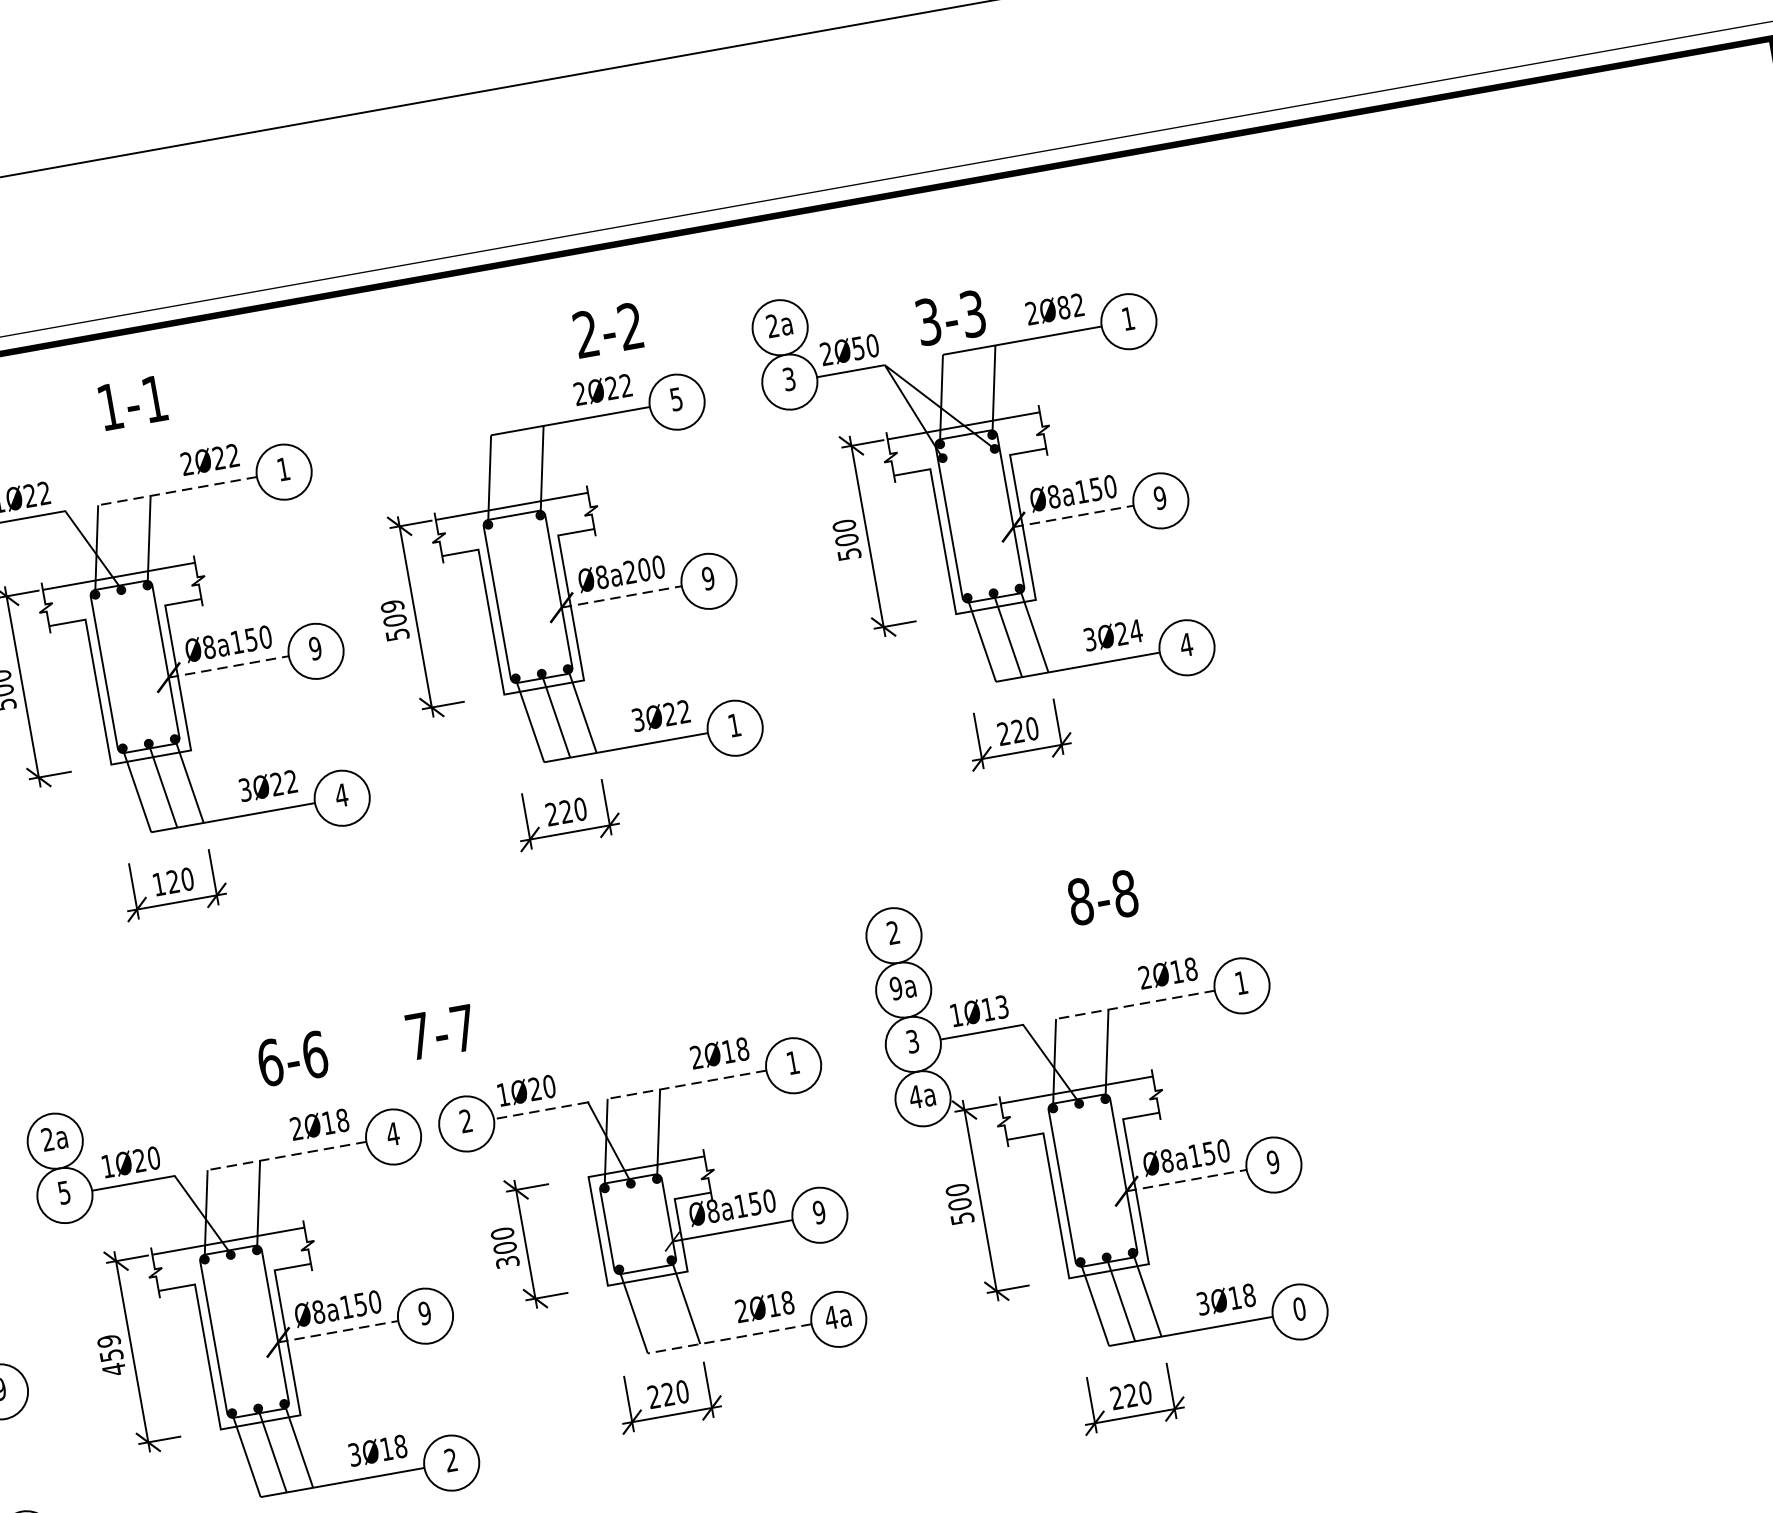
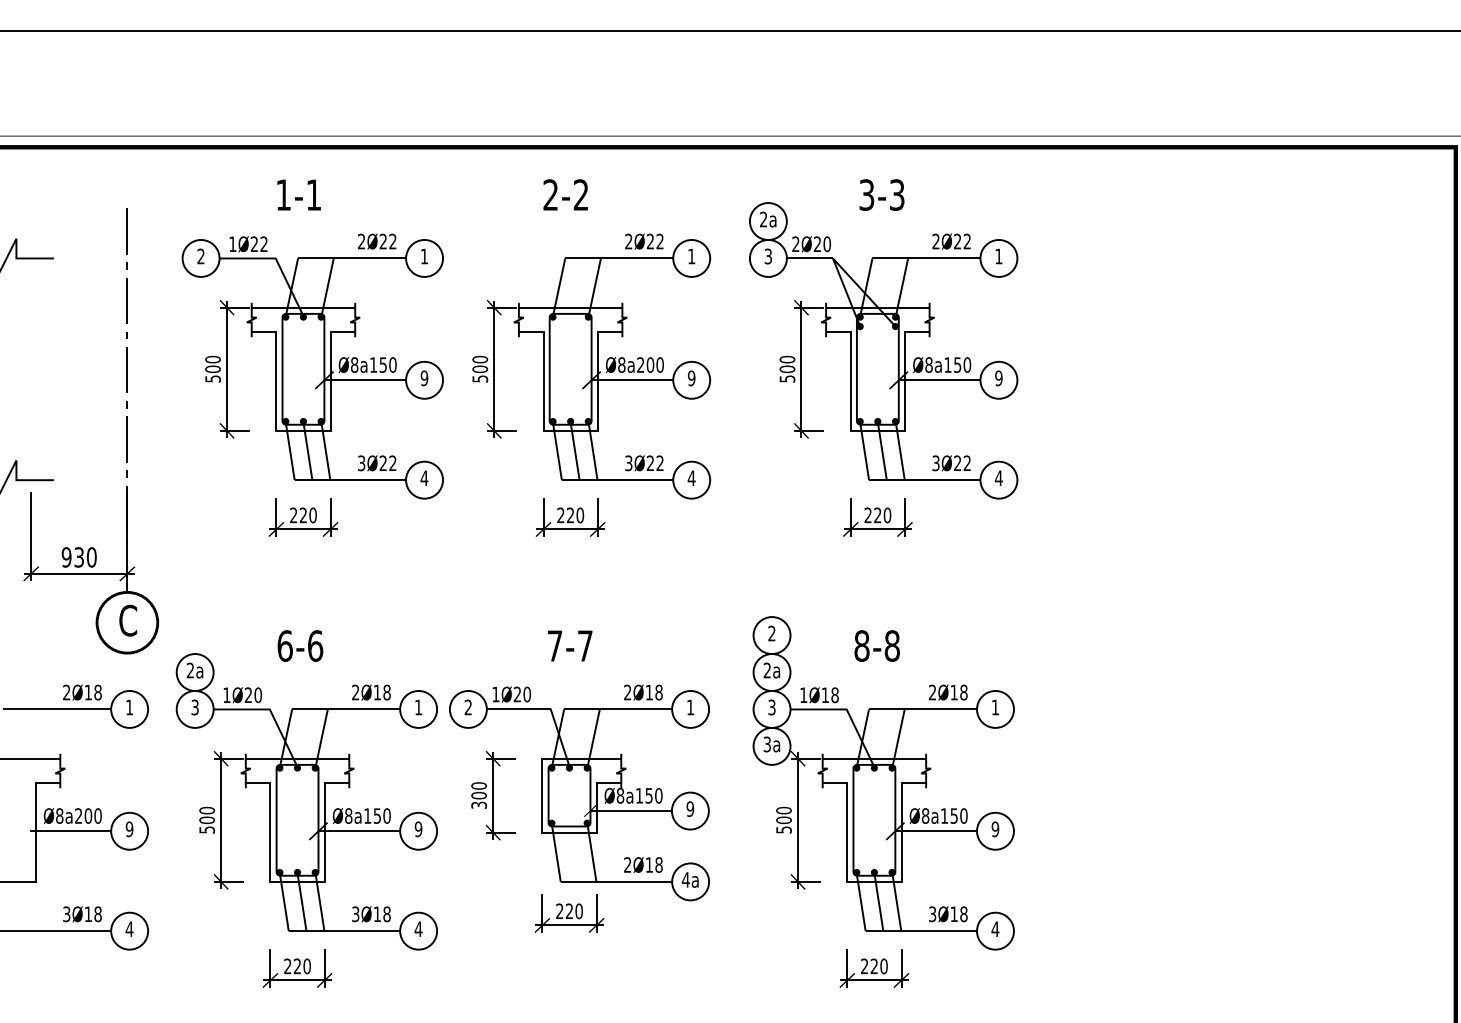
text: (1063, 307) -> (957, 241), 2Ø82 -> 2Ø22
text: (949, 317) -> (881, 194), moved
text: (607, 329) -> (565, 194), moved
text: (858, 348) -> (817, 244), 2Ø50 -> 2Ø20
text: (676, 399) -> (691, 256), 5 -> 1
text: (131, 402) -> (298, 194), moved
line: (178, 491) -> (352, 258), dashed -> solid
line: (1073, 516) -> (939, 380), dashed -> solid
line: (621, 597) -> (632, 380), dashed -> solid
text: (392, 606) -> (480, 359), 509 -> 500
text: (1136, 630) -> (967, 462), 3Ø24 -> 3Ø22
line: (229, 667) -> (365, 380), dashed -> solid
text: (734, 724) -> (691, 477), 1 -> 4
text: (158, 884) -> (293, 515), 120 -> 220
text: (1101, 897) -> (876, 645), moved
text: (896, 988) -> (767, 670), 9a -> 2a
line: (1136, 1004) -> (923, 709), dashed -> solid
text: (1001, 1007) -> (834, 695), 1Ø13 -> 1Ø18
text: (441, 1031) -> (570, 645), moved
text: (292, 1057) -> (300, 645), moved
line: (687, 1084) -> (618, 709), dashed -> solid
text: (915, 1097) -> (767, 744), 4a -> 3a
line: (540, 1110) -> (518, 709), dashed -> solid
text: (392, 1134) -> (418, 707), 4 -> 1
line: (287, 1155) -> (346, 709), dashed -> solid
line: (1187, 1180) -> (936, 831), dashed -> solid
text: (63, 1191) -> (194, 706), 5 -> 3
text: (1299, 1309) -> (995, 929), 0 -> 4
line: (338, 1331) -> (359, 831), dashed -> solid
line: (729, 1338) -> (616, 881), dashed -> solid
text: (112, 1355) -> (207, 820), 459 -> 500
text: (450, 1459) -> (418, 928), 2 -> 4

